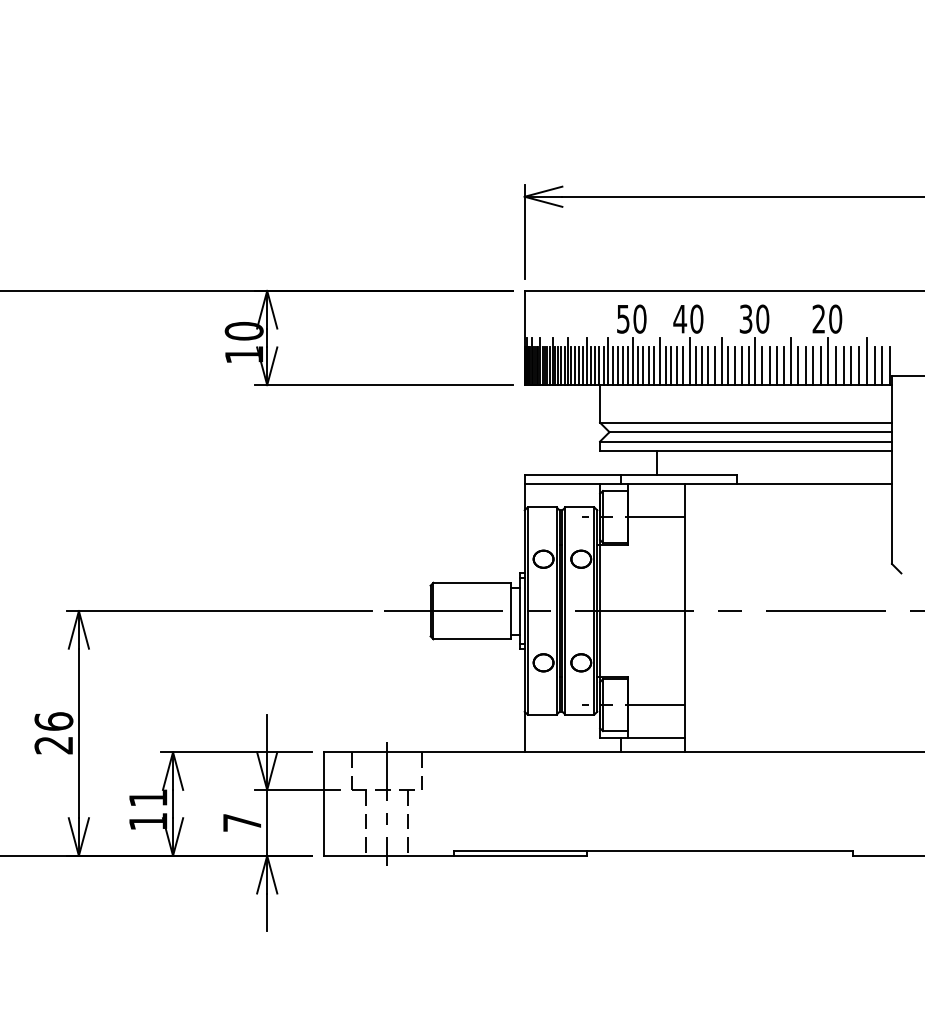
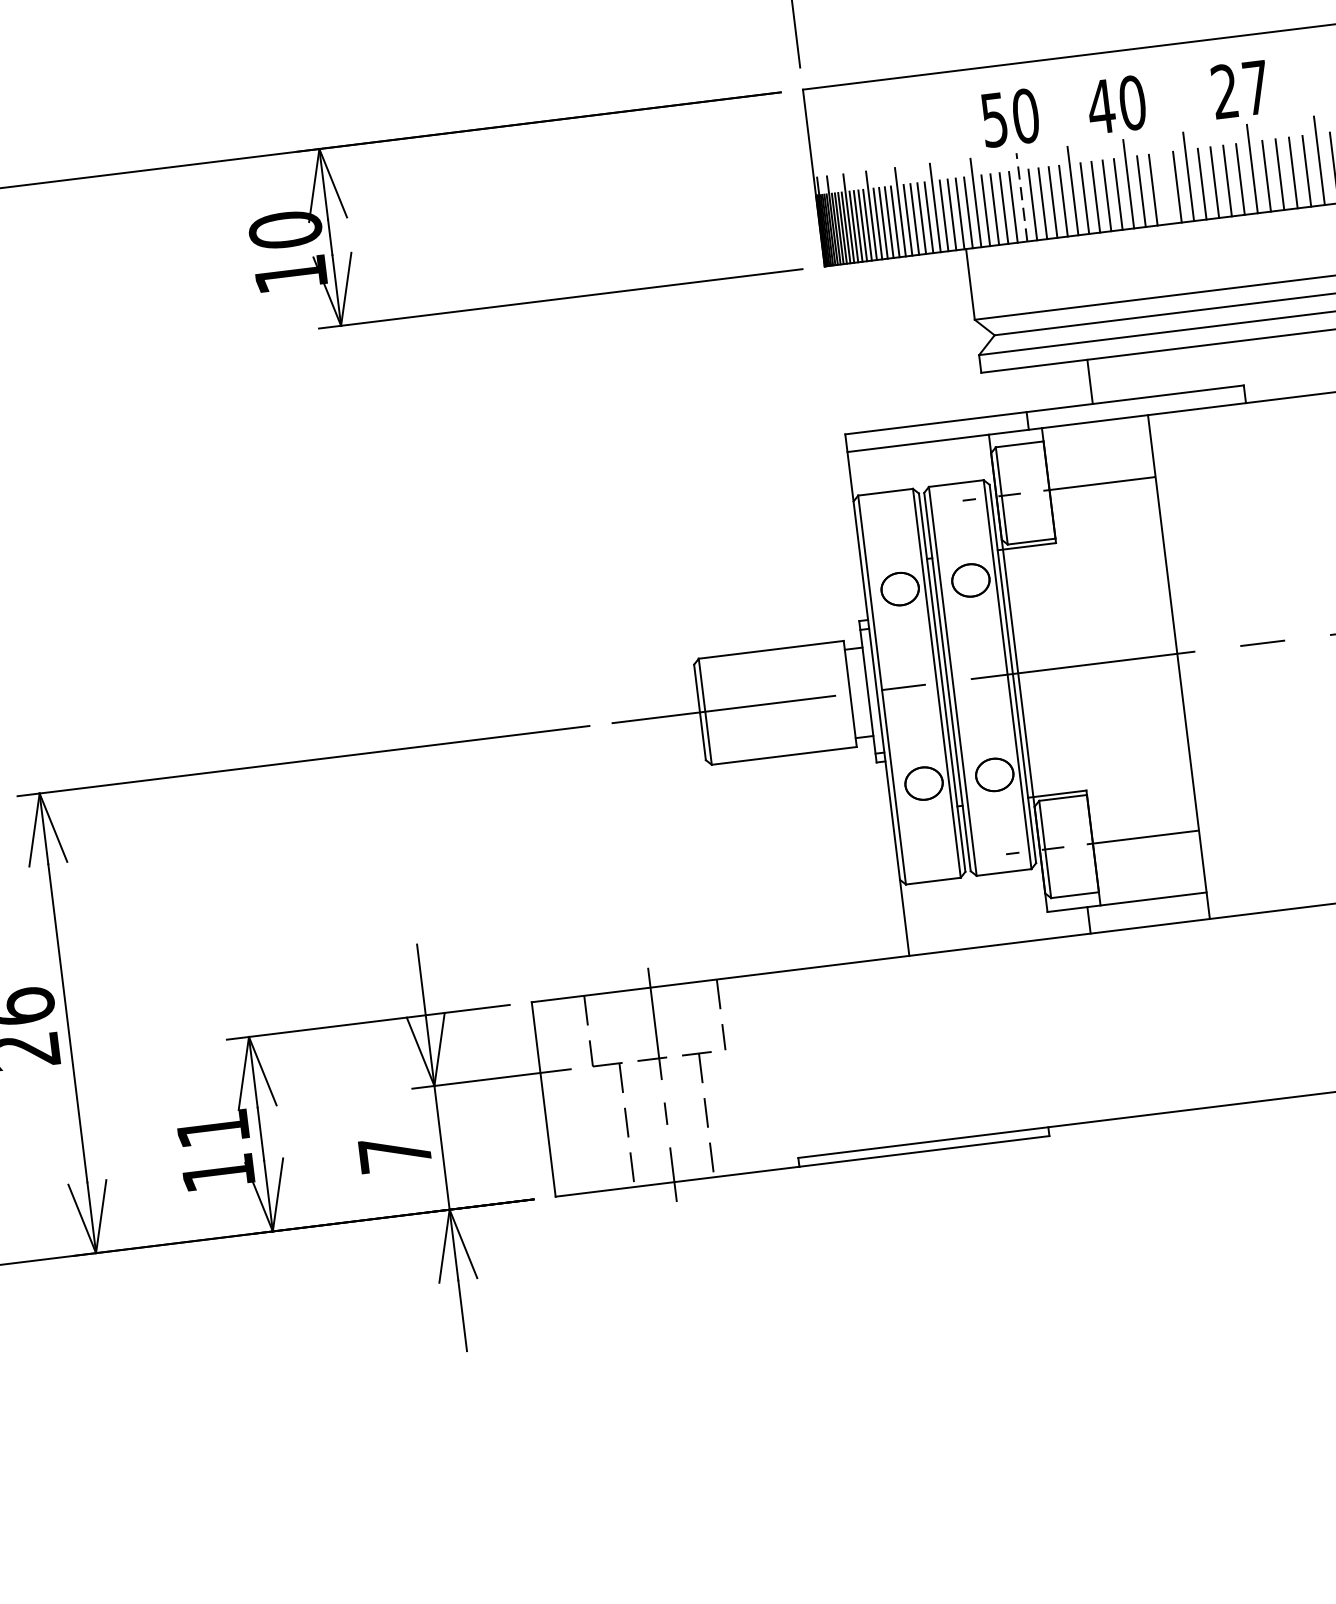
text: (754, 318) -> (1240, 88), 30 -> 27
line: (632, 361) -> (1021, 197), solid -> dashed
line: (708, 366) -> (1165, 189), removed

